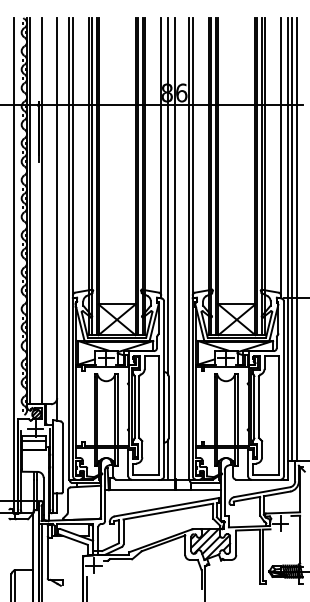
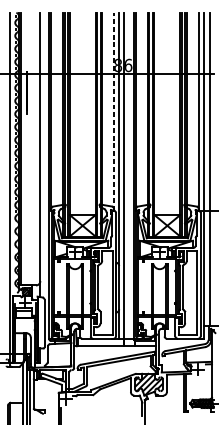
line: (161, 157) -> (114, 111), solid -> dashed
line: (42, 211) -> (29, 149), removed
line: (292, 239) -> (206, 169), removed

